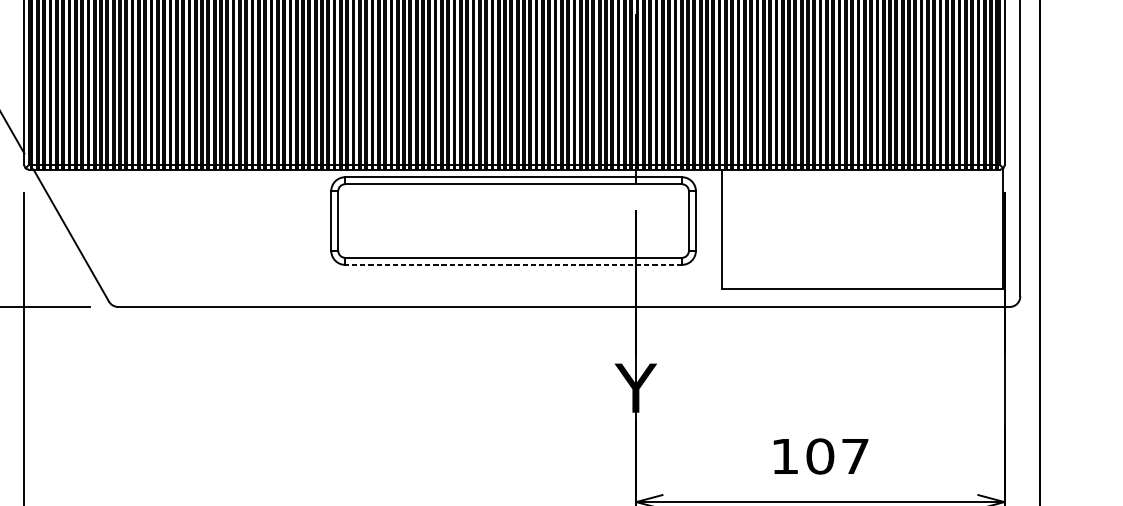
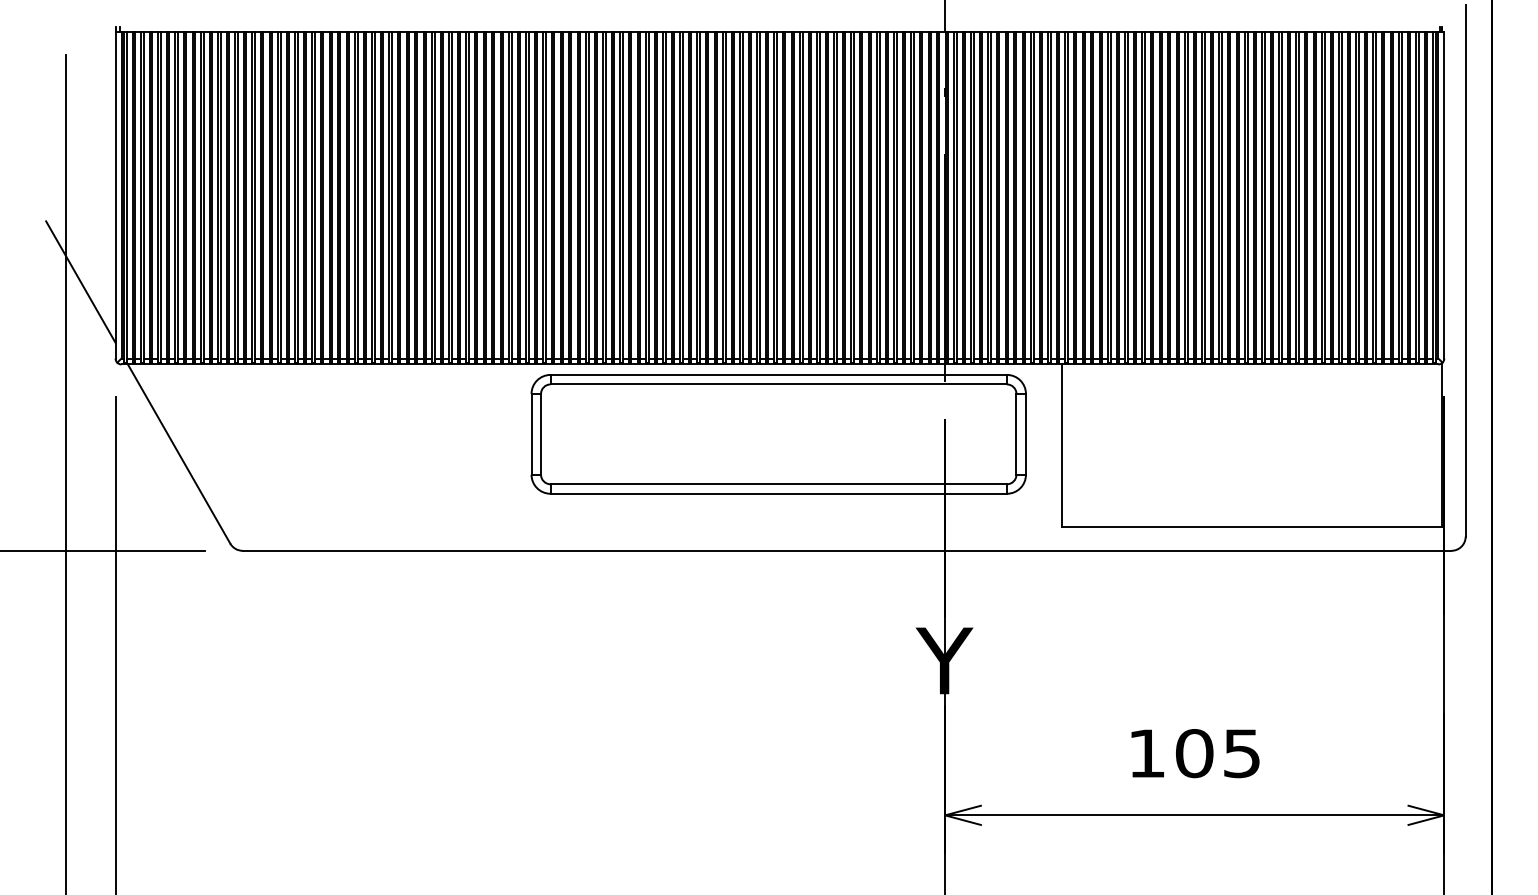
line: (513, 264) -> (778, 493), dashed -> solid
text: (854, 456) -> (1241, 753), 107 -> 105

